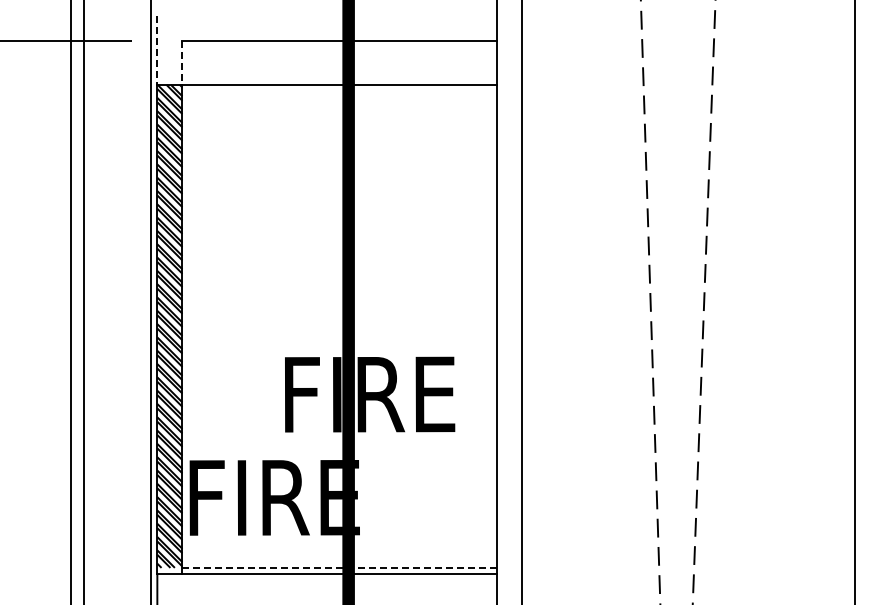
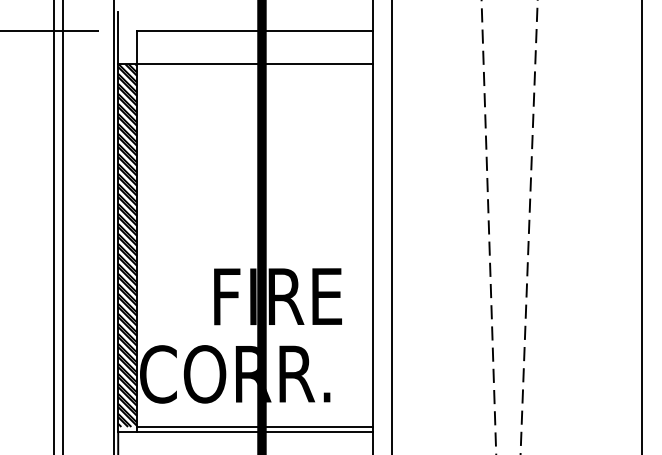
line: (157, 50) -> (118, 38), dashed -> solid
line: (182, 62) -> (137, 47), dashed -> solid
text: (312, 497) -> (234, 374), FIRE -> CORR.
line: (339, 567) -> (255, 426), dashed -> solid

